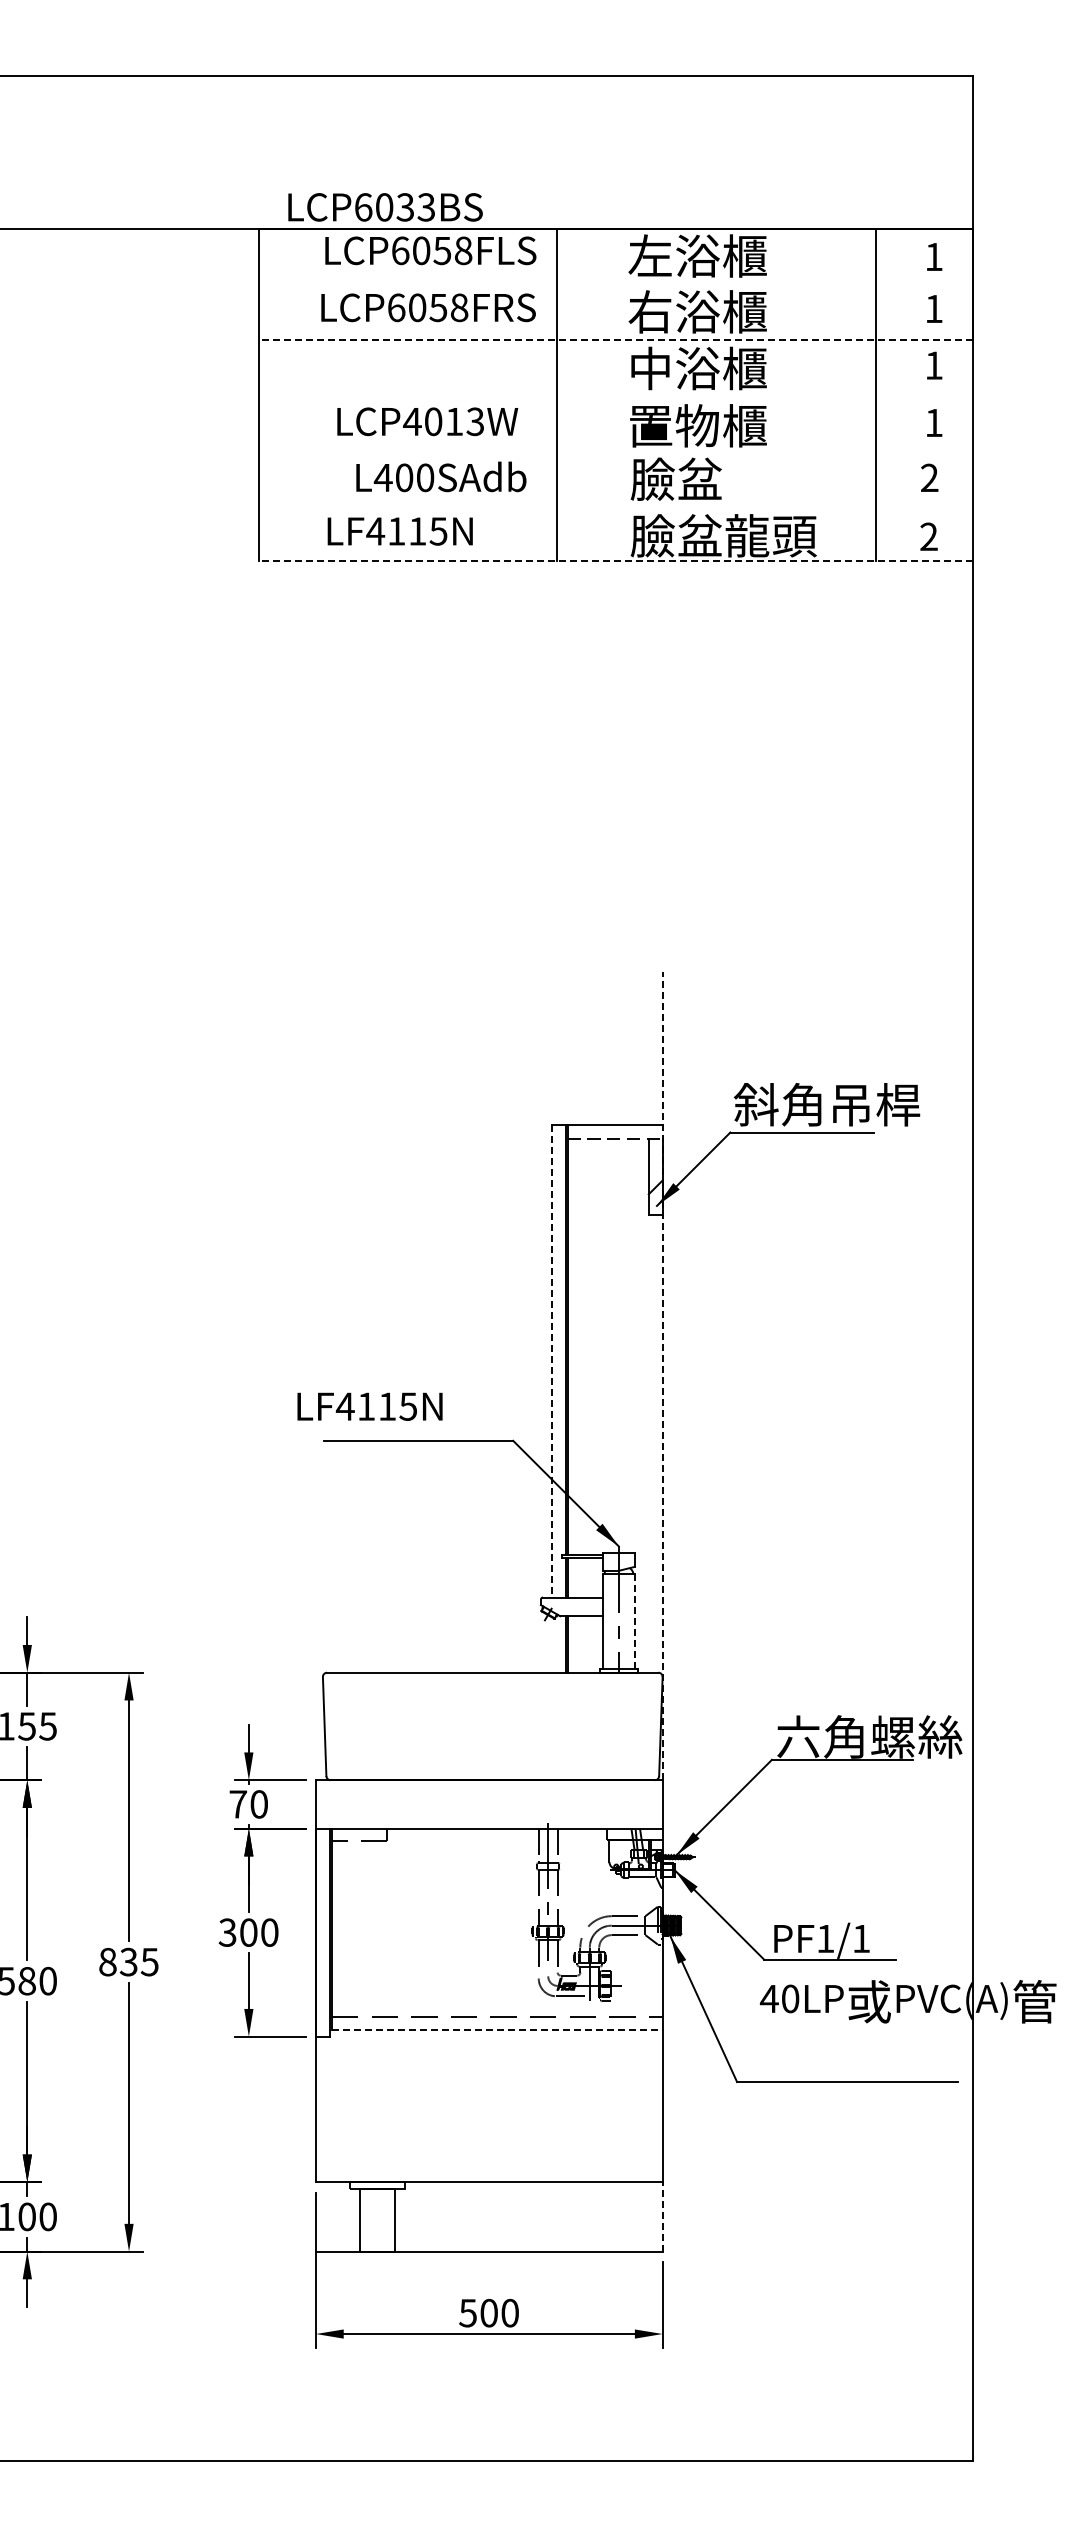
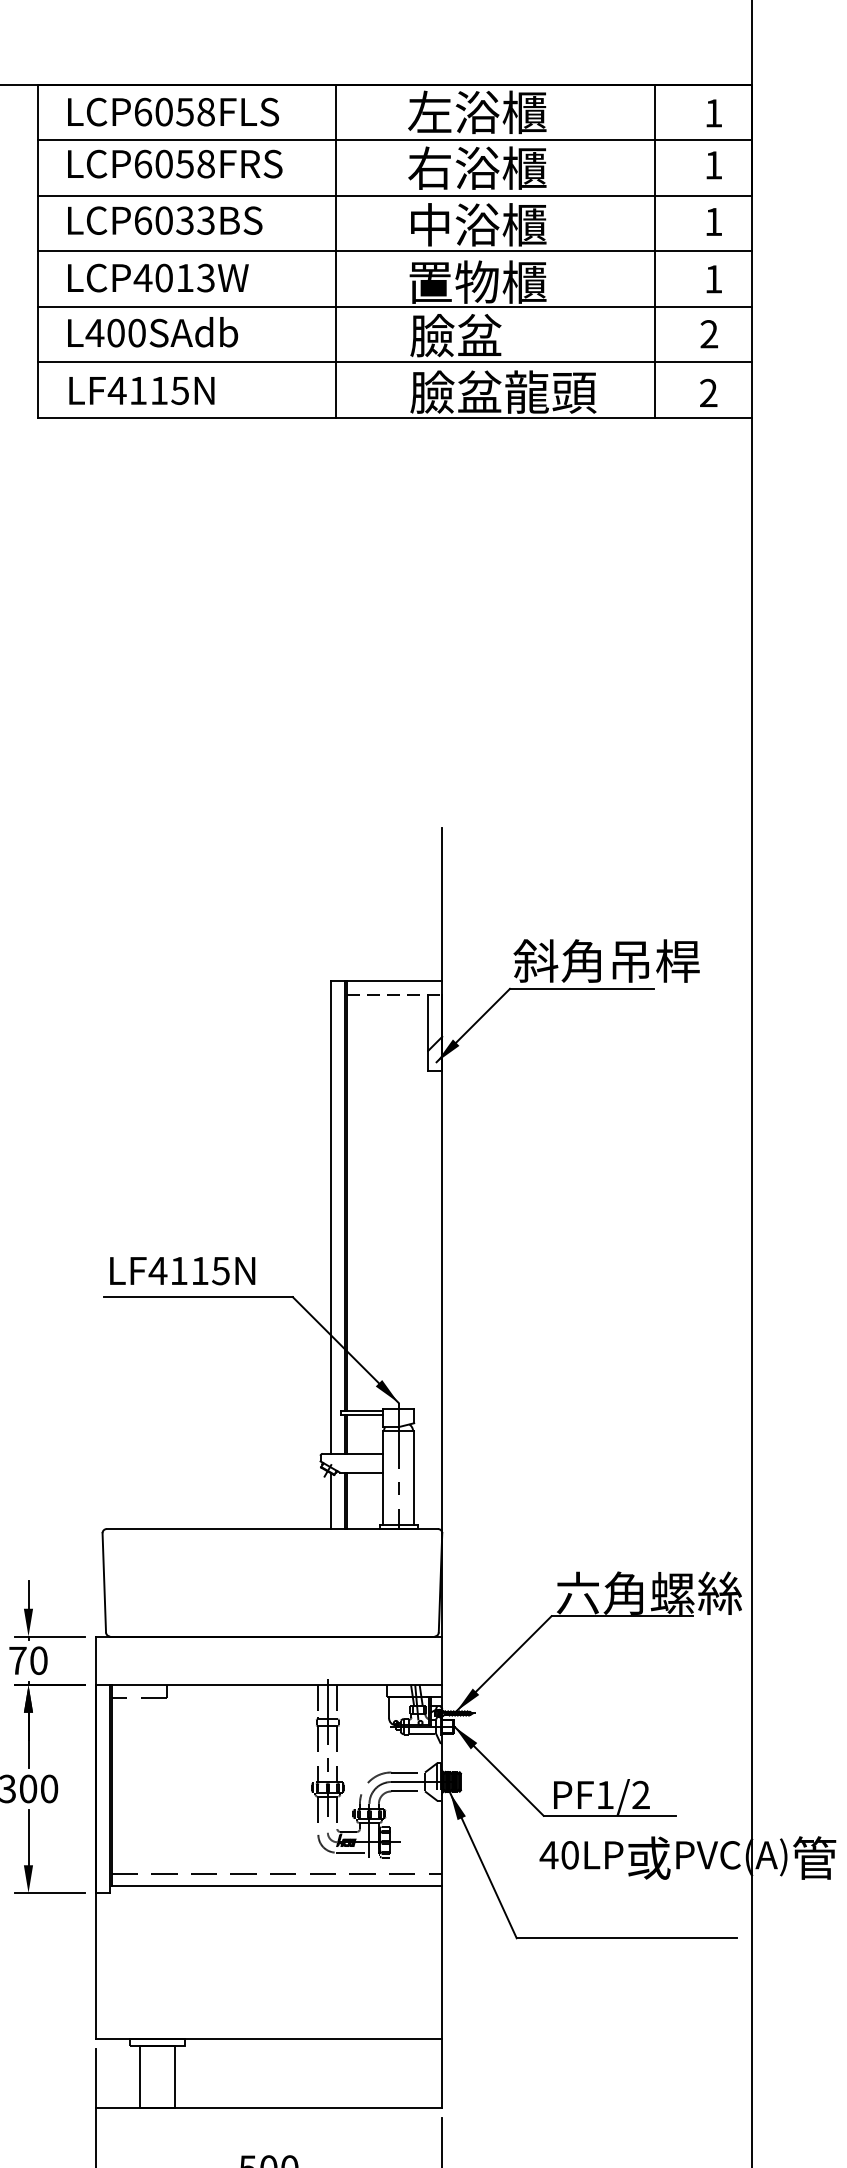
text: (385, 207) -> (165, 220), moved
text: (430, 250) -> (173, 111), moved
line: (615, 284) -> (395, 140), added
text: (428, 307) -> (175, 163), moved
line: (615, 339) -> (395, 195), dashed -> solid
line: (615, 394) -> (395, 250), added
text: (427, 421) -> (158, 277), moved
line: (615, 450) -> (395, 306), added
text: (441, 476) -> (153, 331), moved
line: (615, 505) -> (395, 361), added
text: (399, 531) -> (141, 390), moved
line: (615, 561) -> (395, 417), dashed -> solid
line: (551, 1361) -> (331, 1217), dashed -> solid
line: (662, 1375) -> (442, 1231), dashed -> solid
text: (369, 1406) -> (182, 1270), moved
line: (634, 1620) -> (414, 1476), dashed -> solid
line: (551, 1644) -> (331, 1500), added
text: (861, 1938) -> (641, 1794), PF1/1 -> PF1/2
line: (497, 2029) -> (277, 1885), dashed -> solid
line: (662, 2216) -> (442, 2072), dashed -> solid

